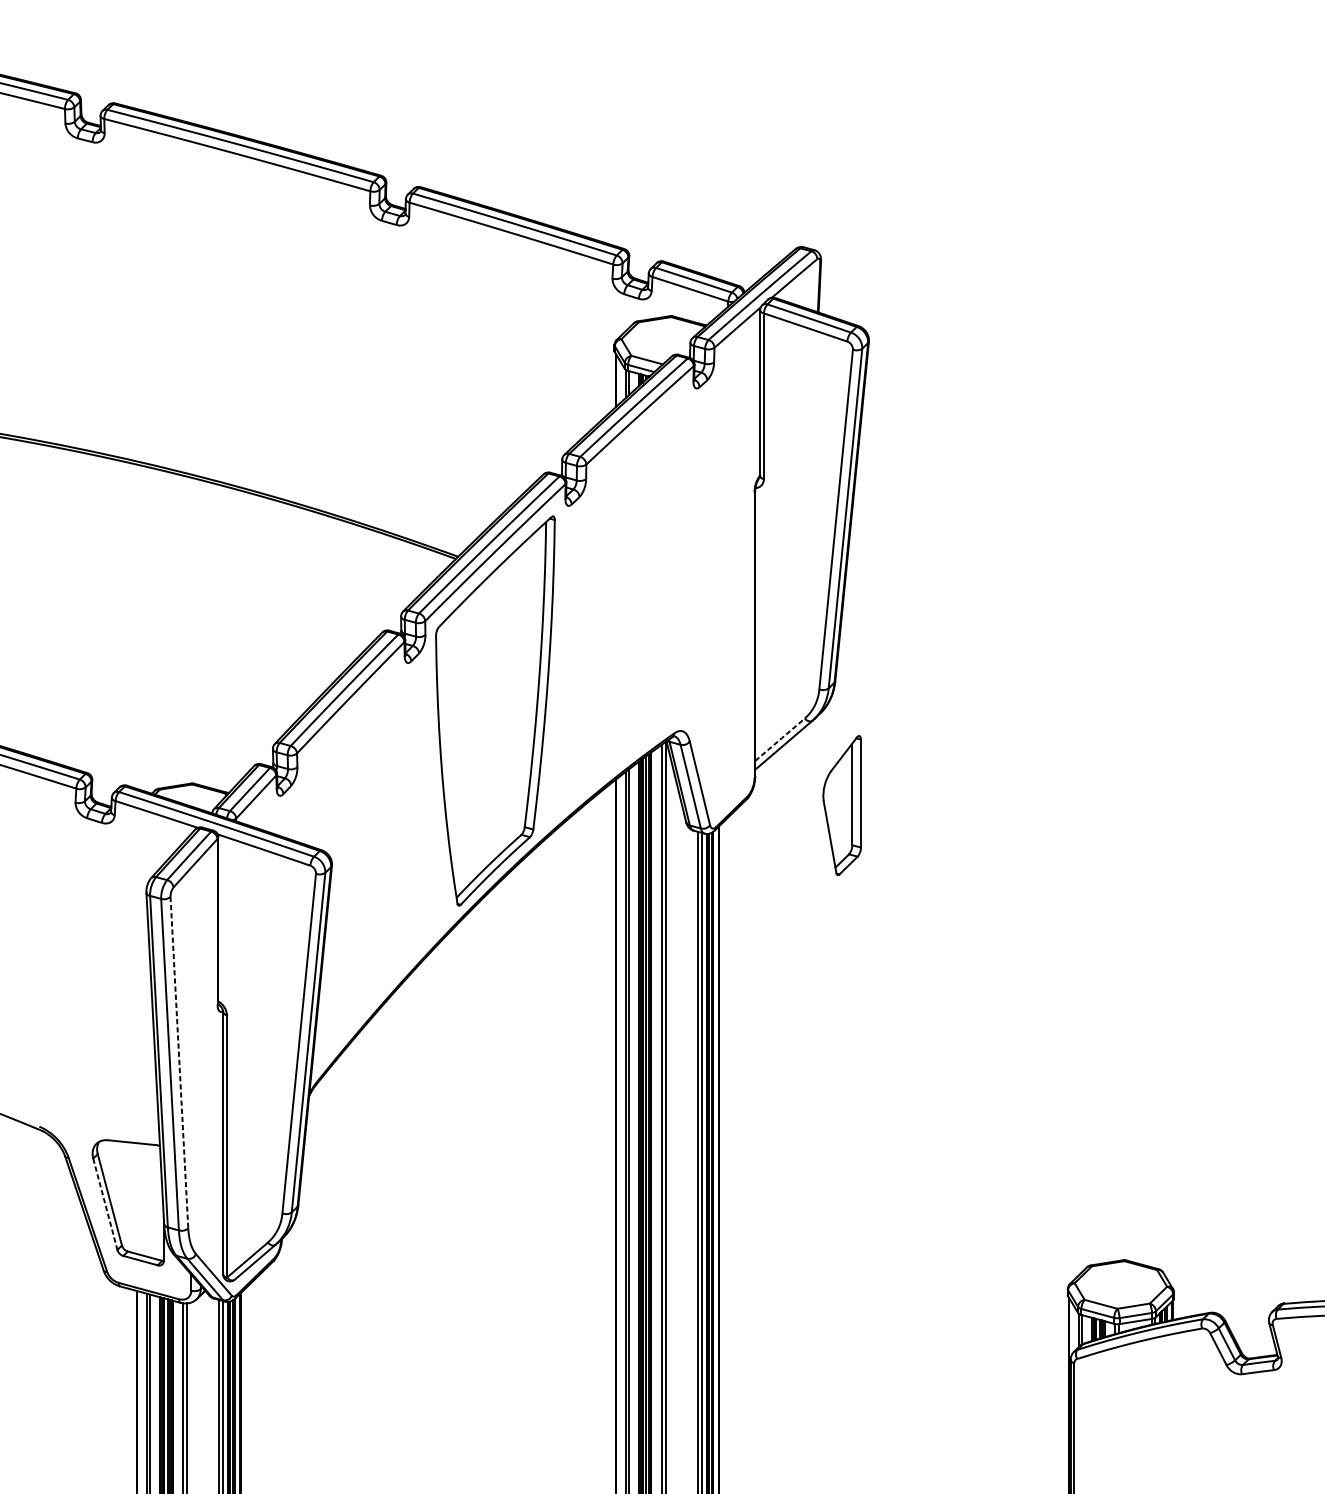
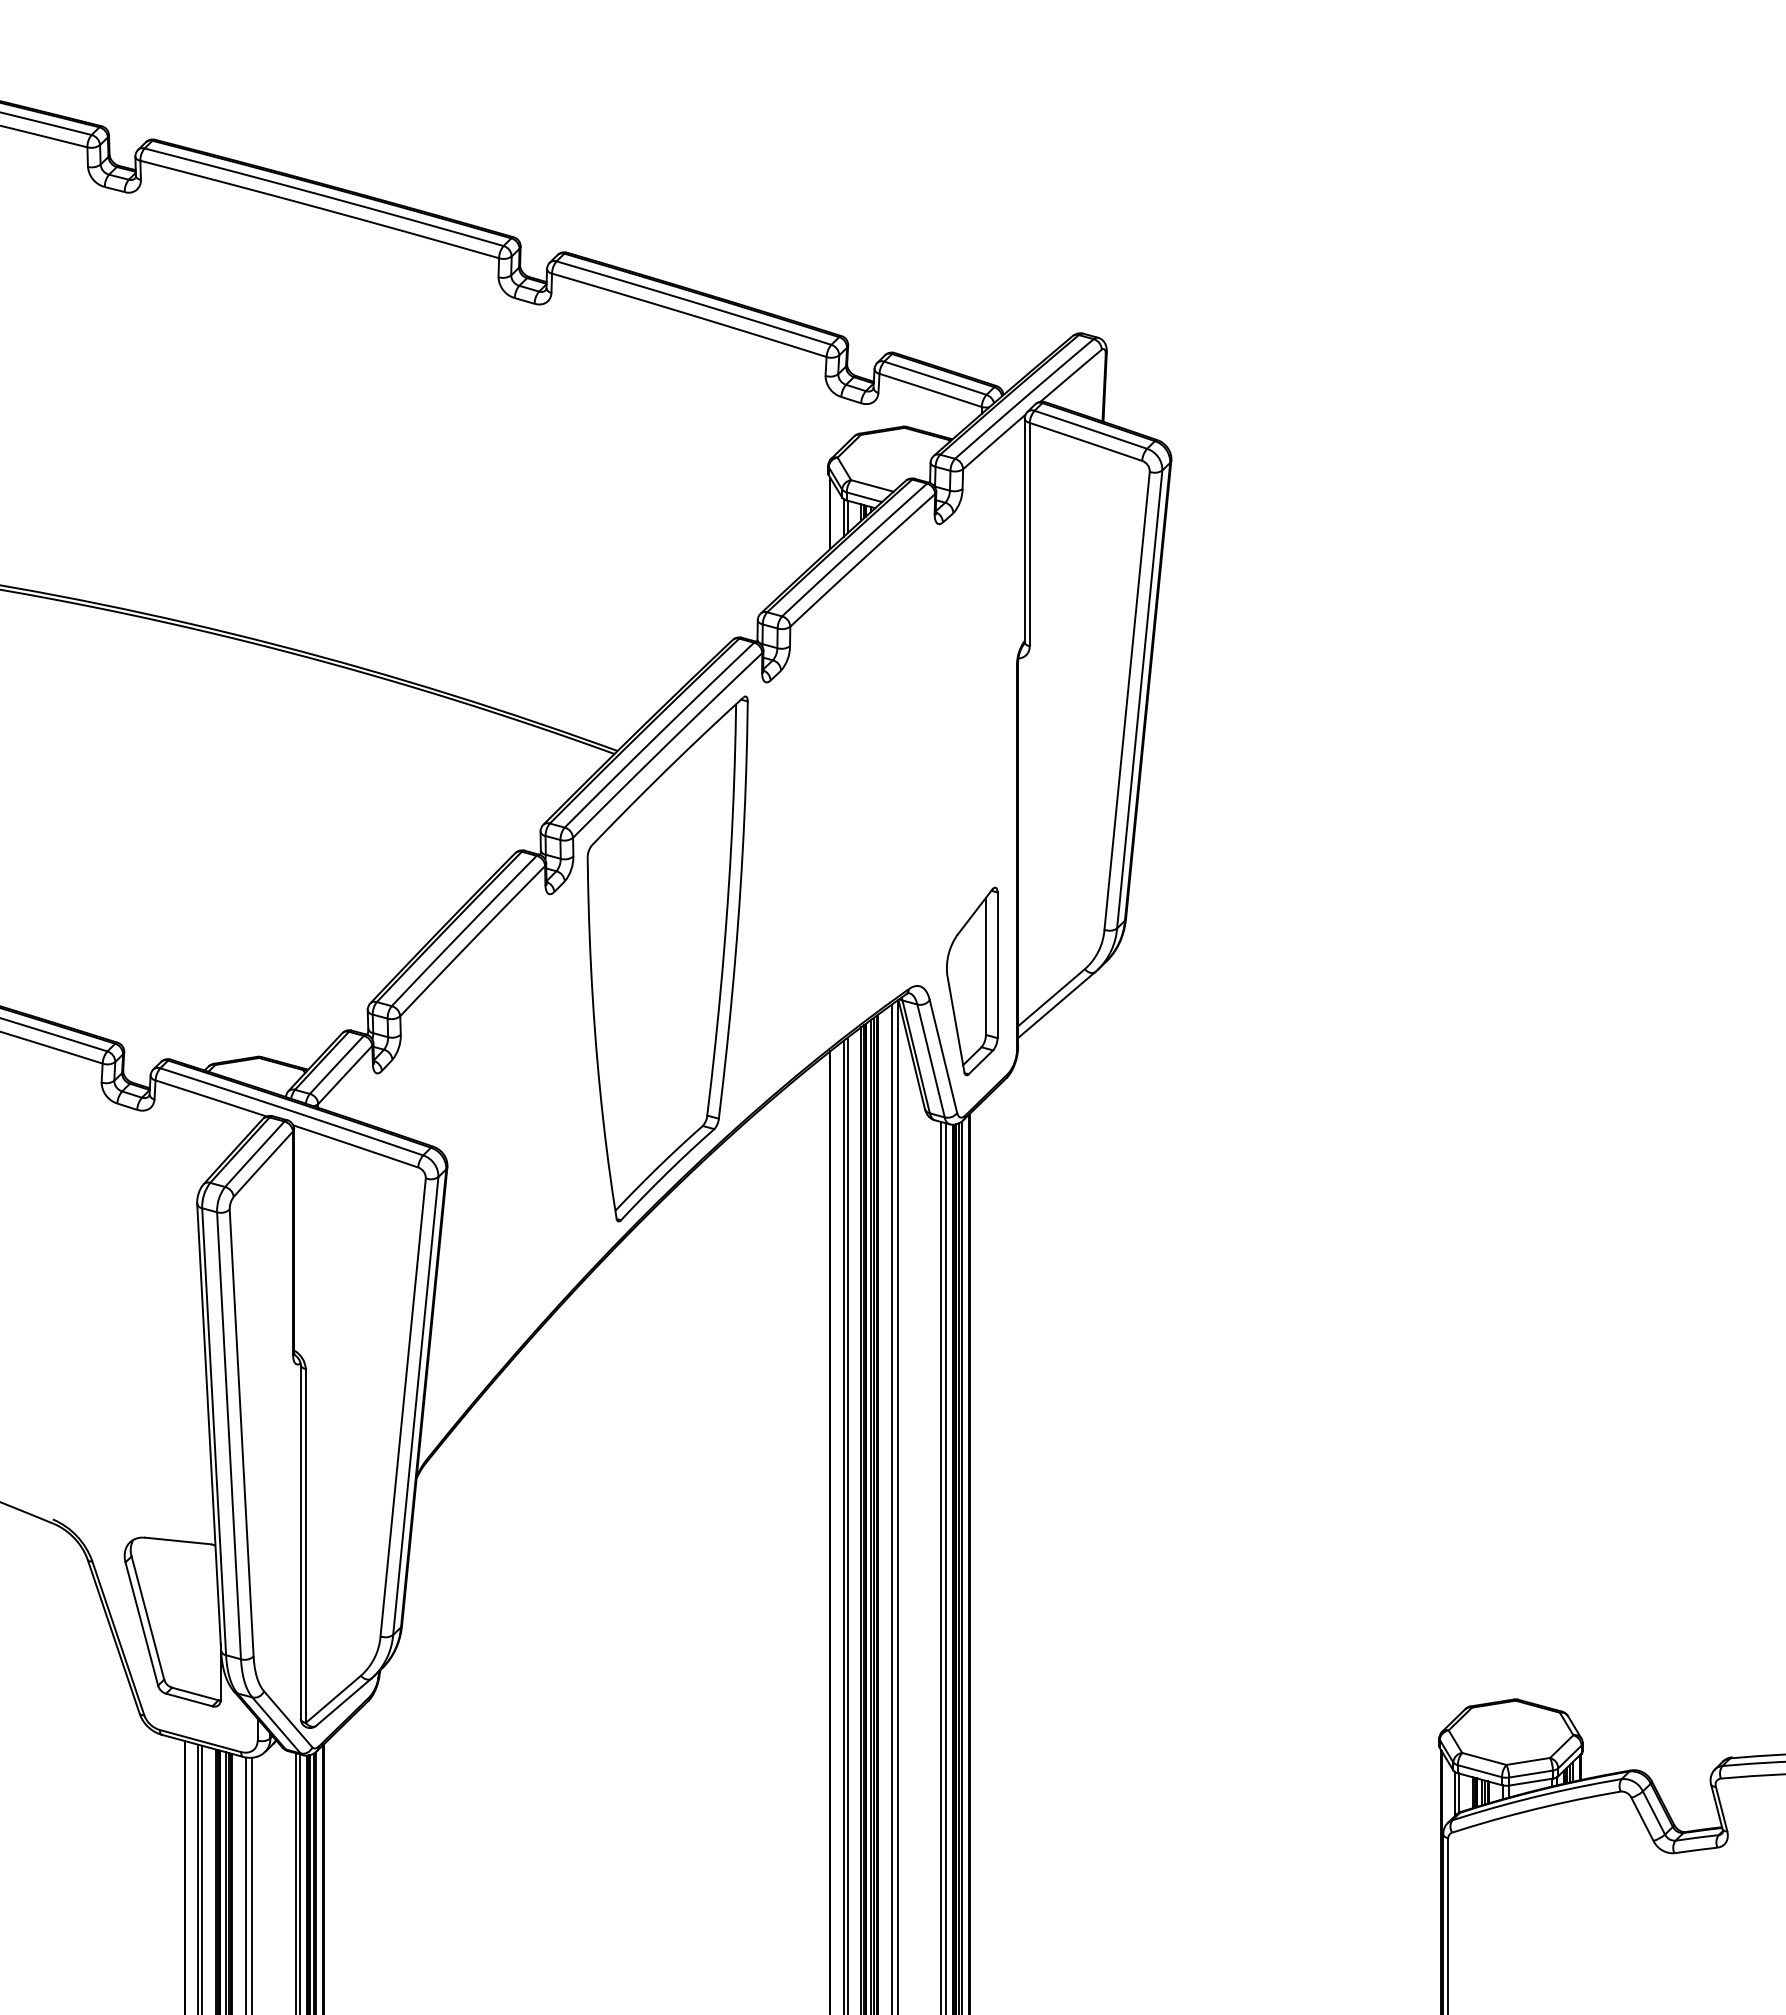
line: (780, 739) -> (1051, 997), dashed -> solid
part: (842, 805) -> (972, 981), moved
line: (179, 1062) -> (241, 1433), dashed -> solid
line: (105, 1204) -> (141, 1624), dashed -> solid

